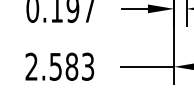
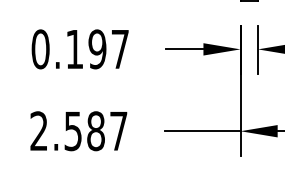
text: (87, 66) -> (118, 131), 2.583 -> 2.587

